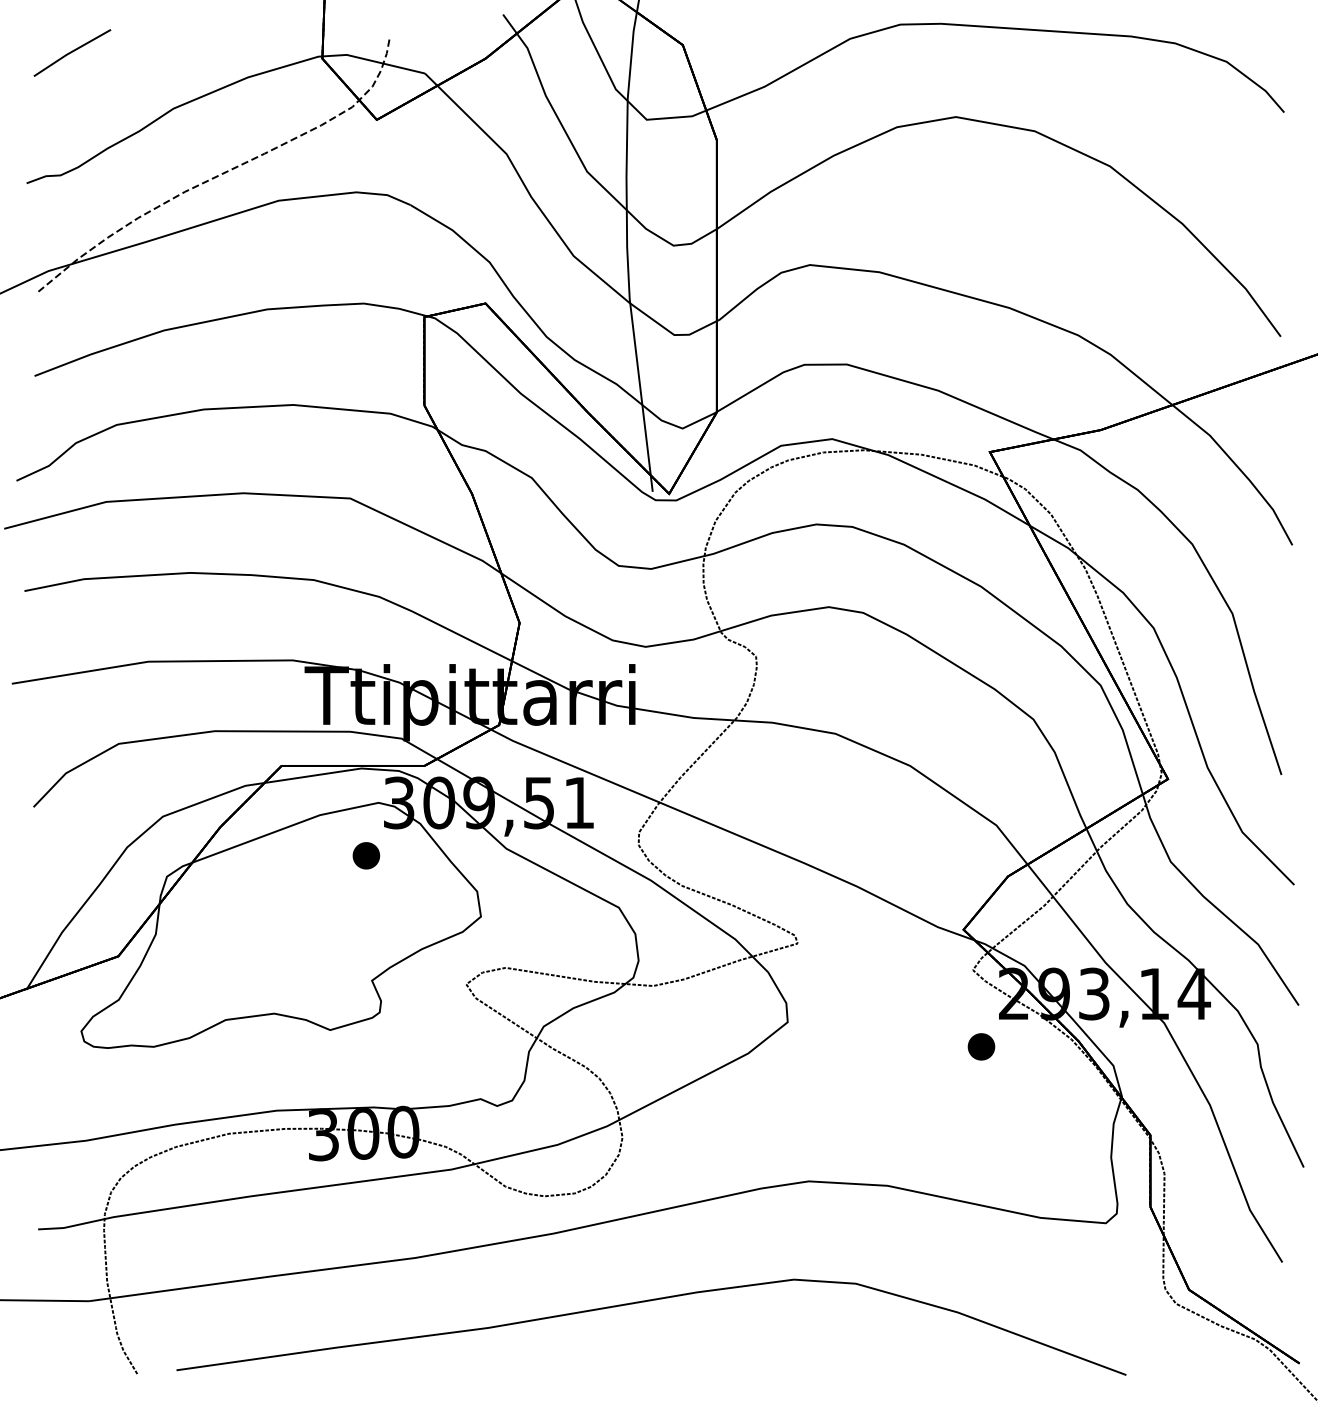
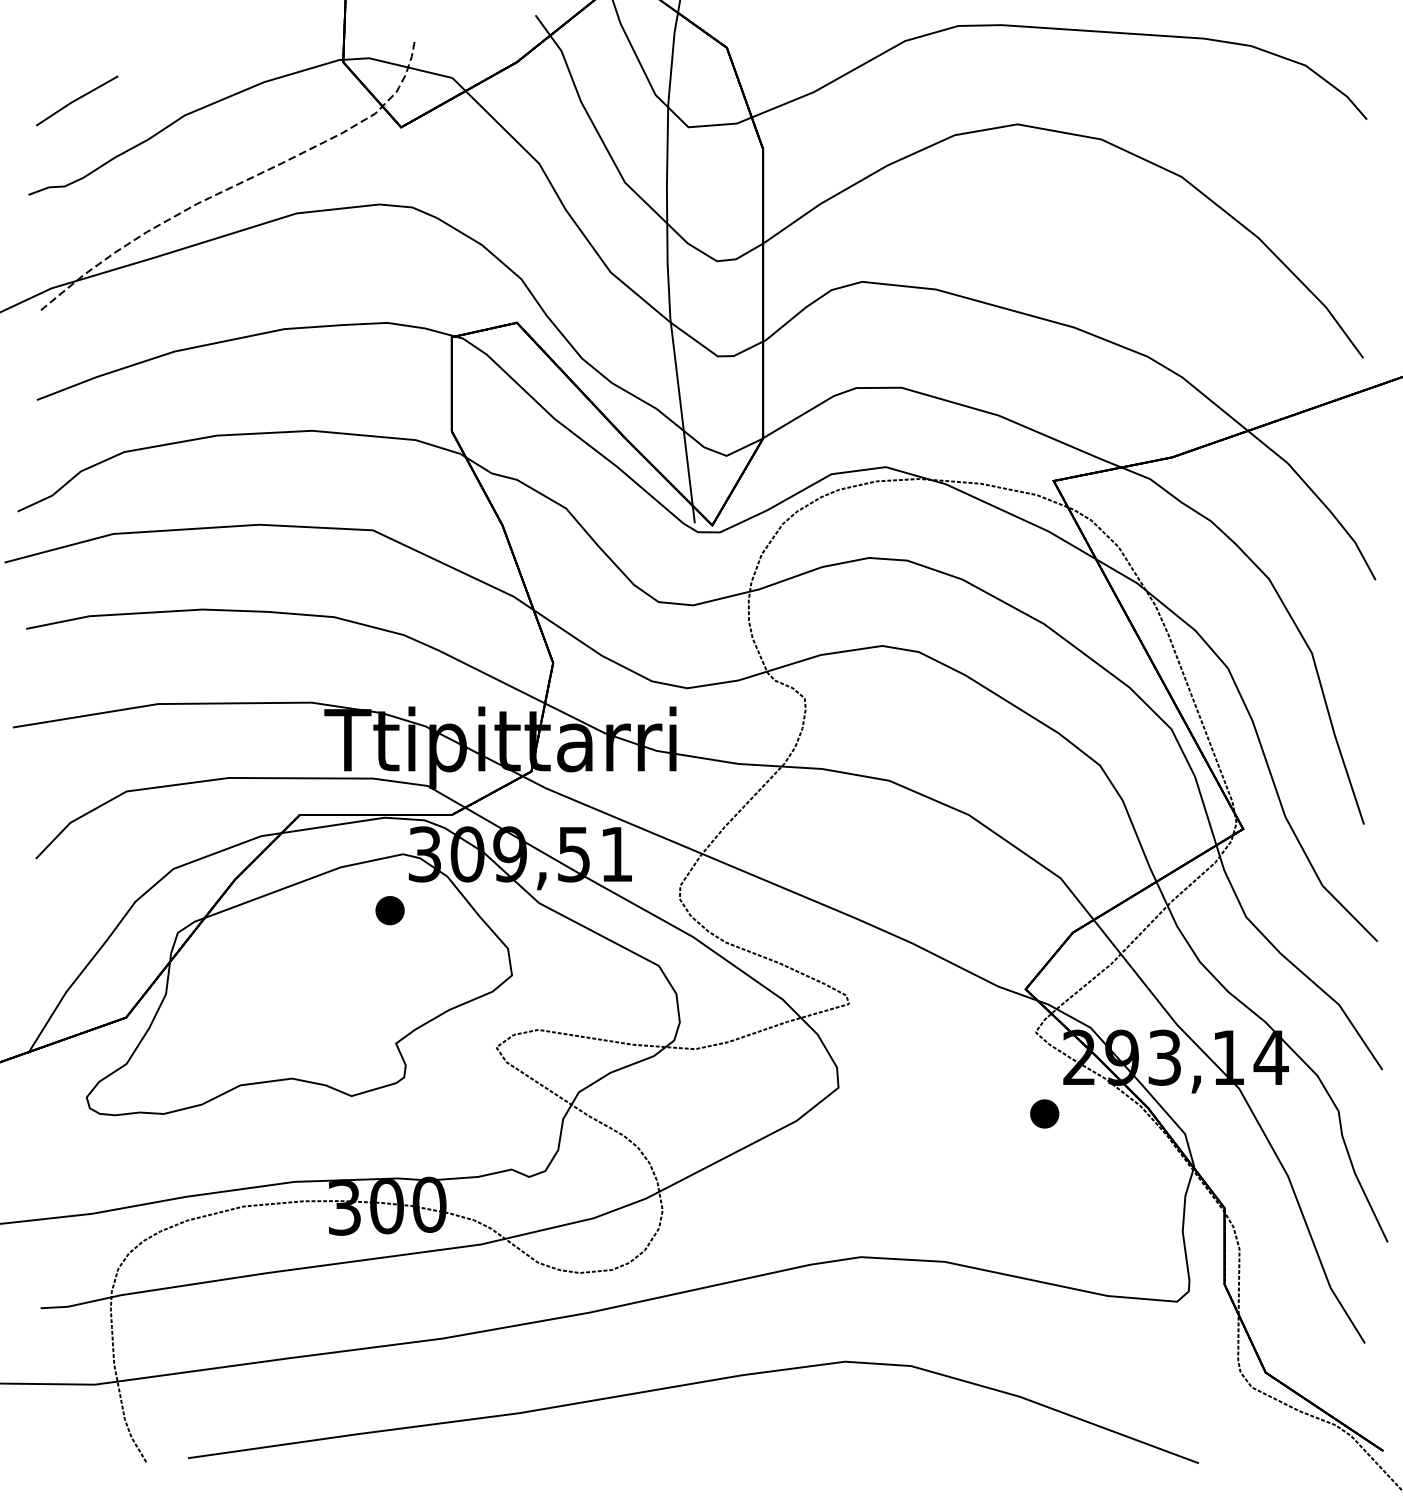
line: (72, 52) -> (77, 100), moved

